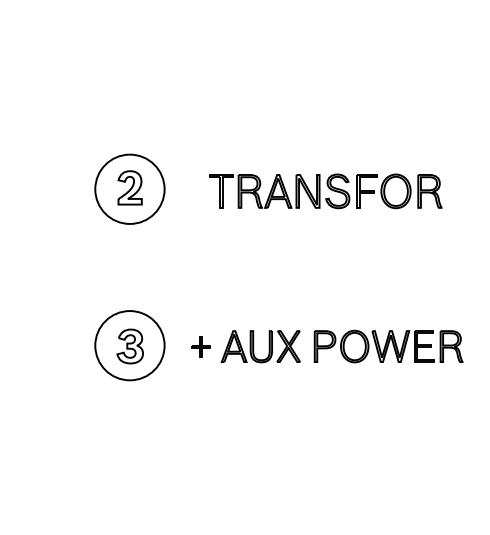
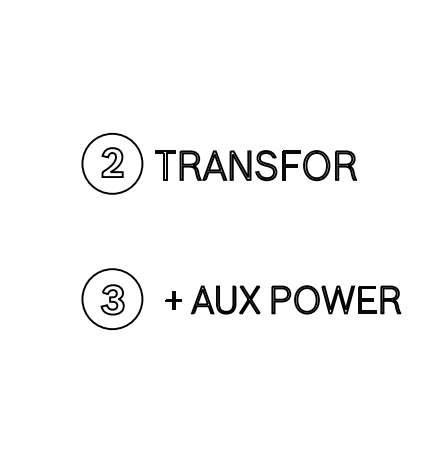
part: (325, 191) -> (255, 165), moved

